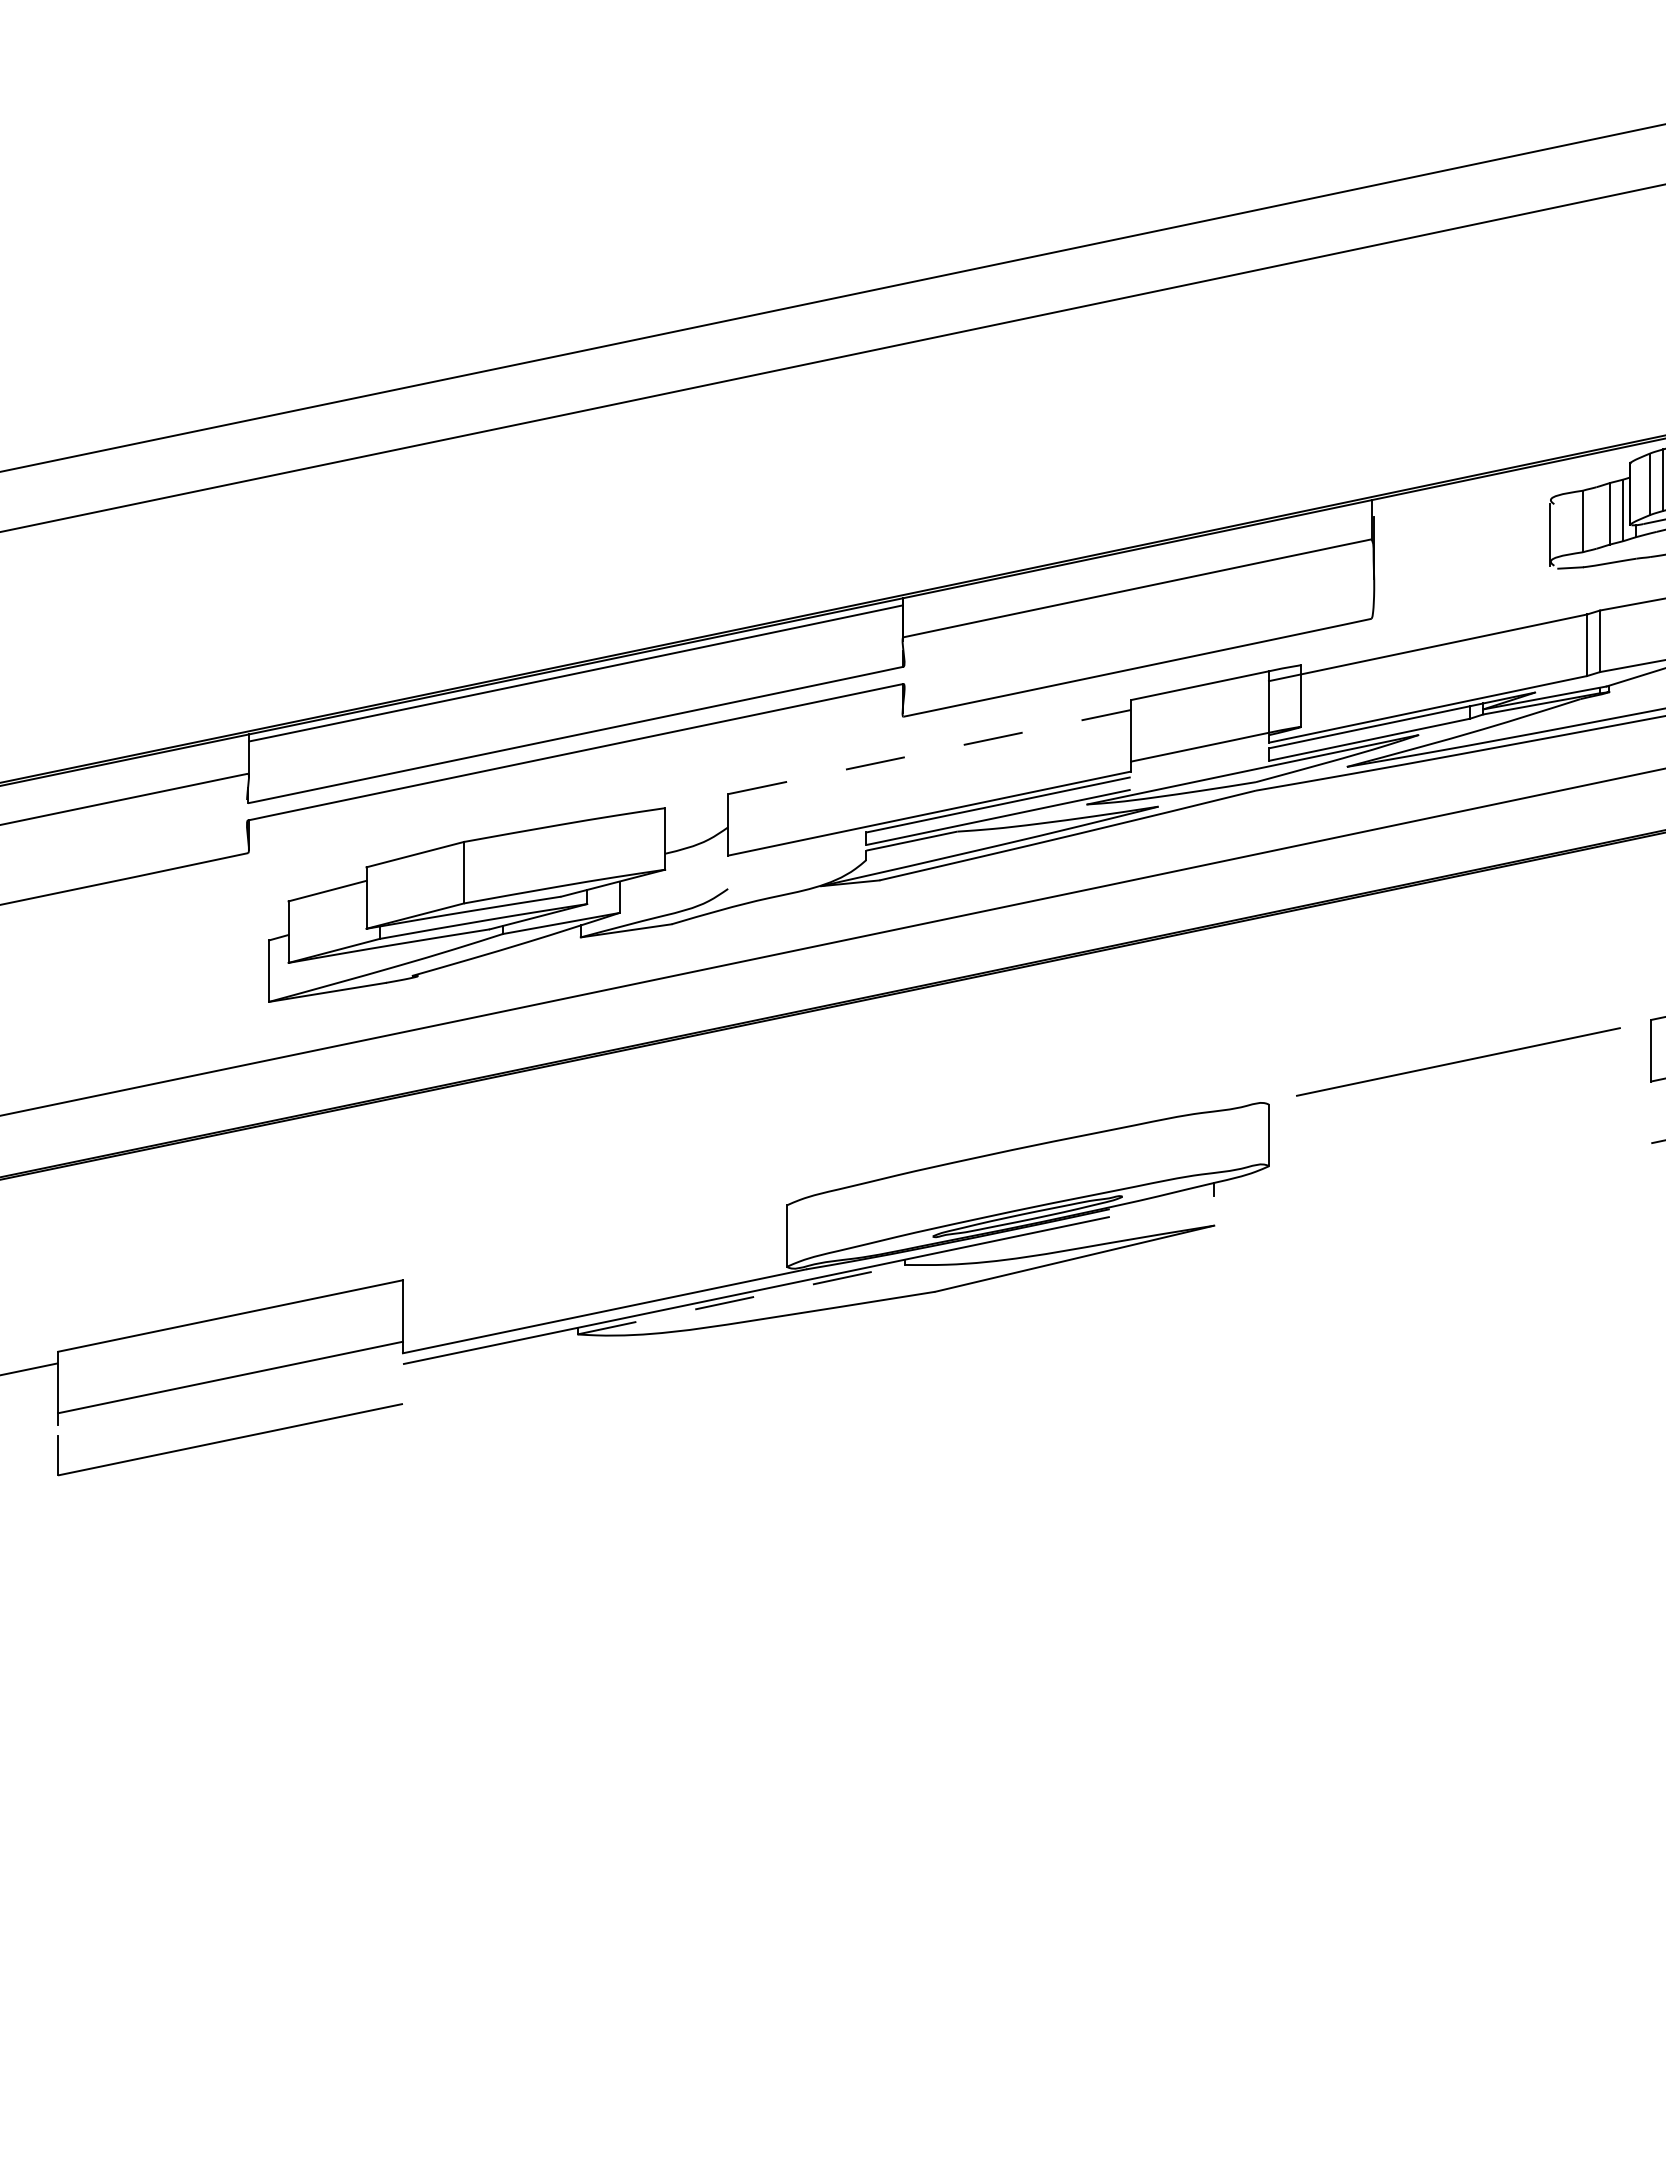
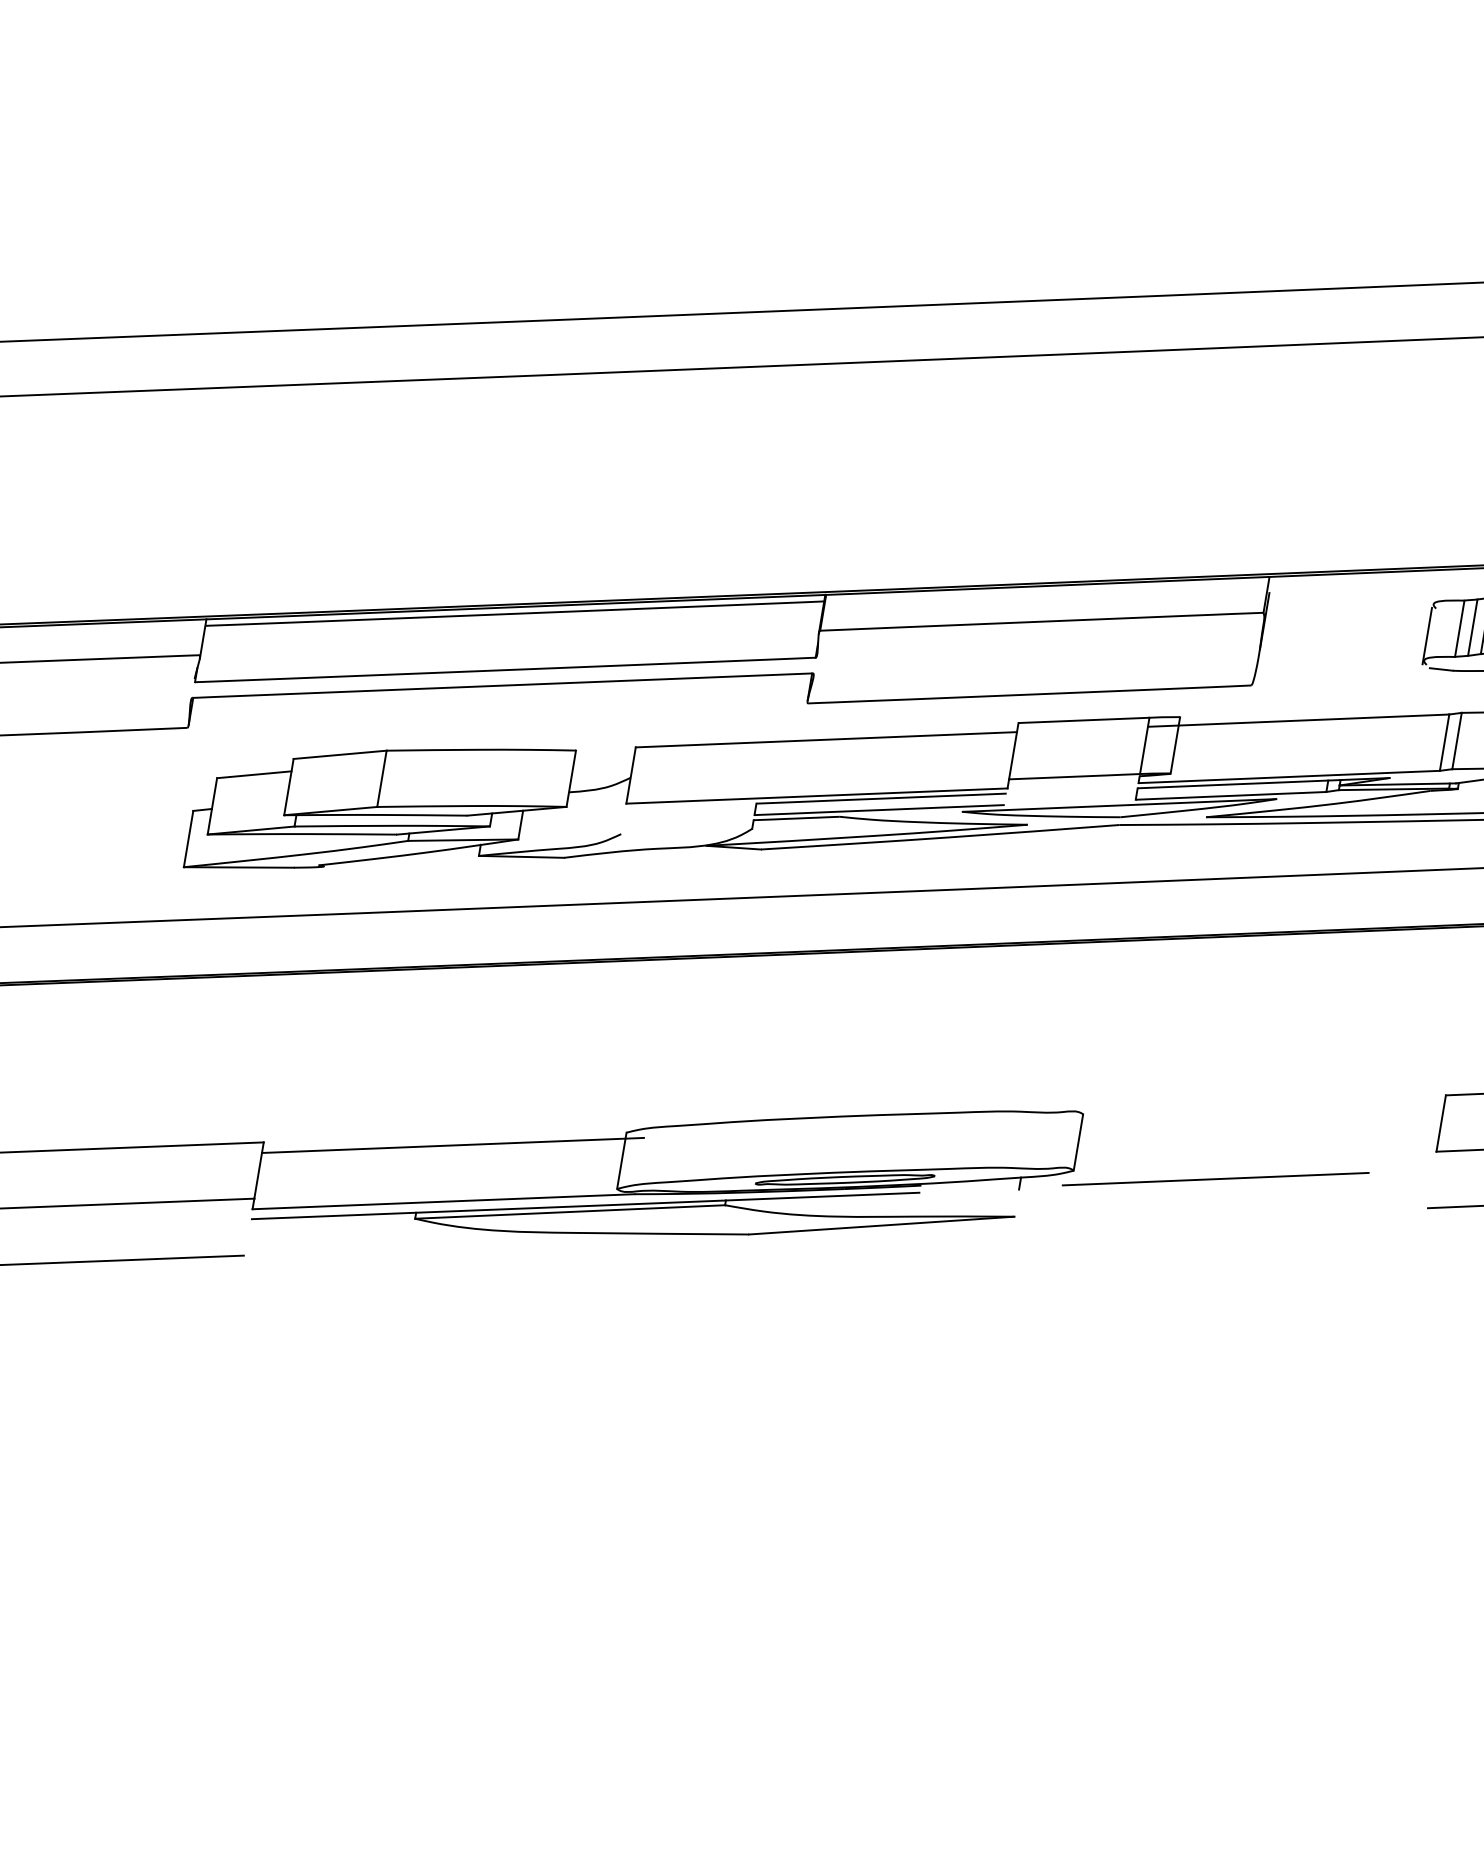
line: (1596, 517) -> (1472, 627), added
line: (929, 752) -> (826, 740), dashed -> solid
line: (1458, 1061) -> (1215, 1178), moved
line: (604, 1249) -> (452, 1145), added
line: (741, 1299) -> (570, 1211), dashed -> solid

